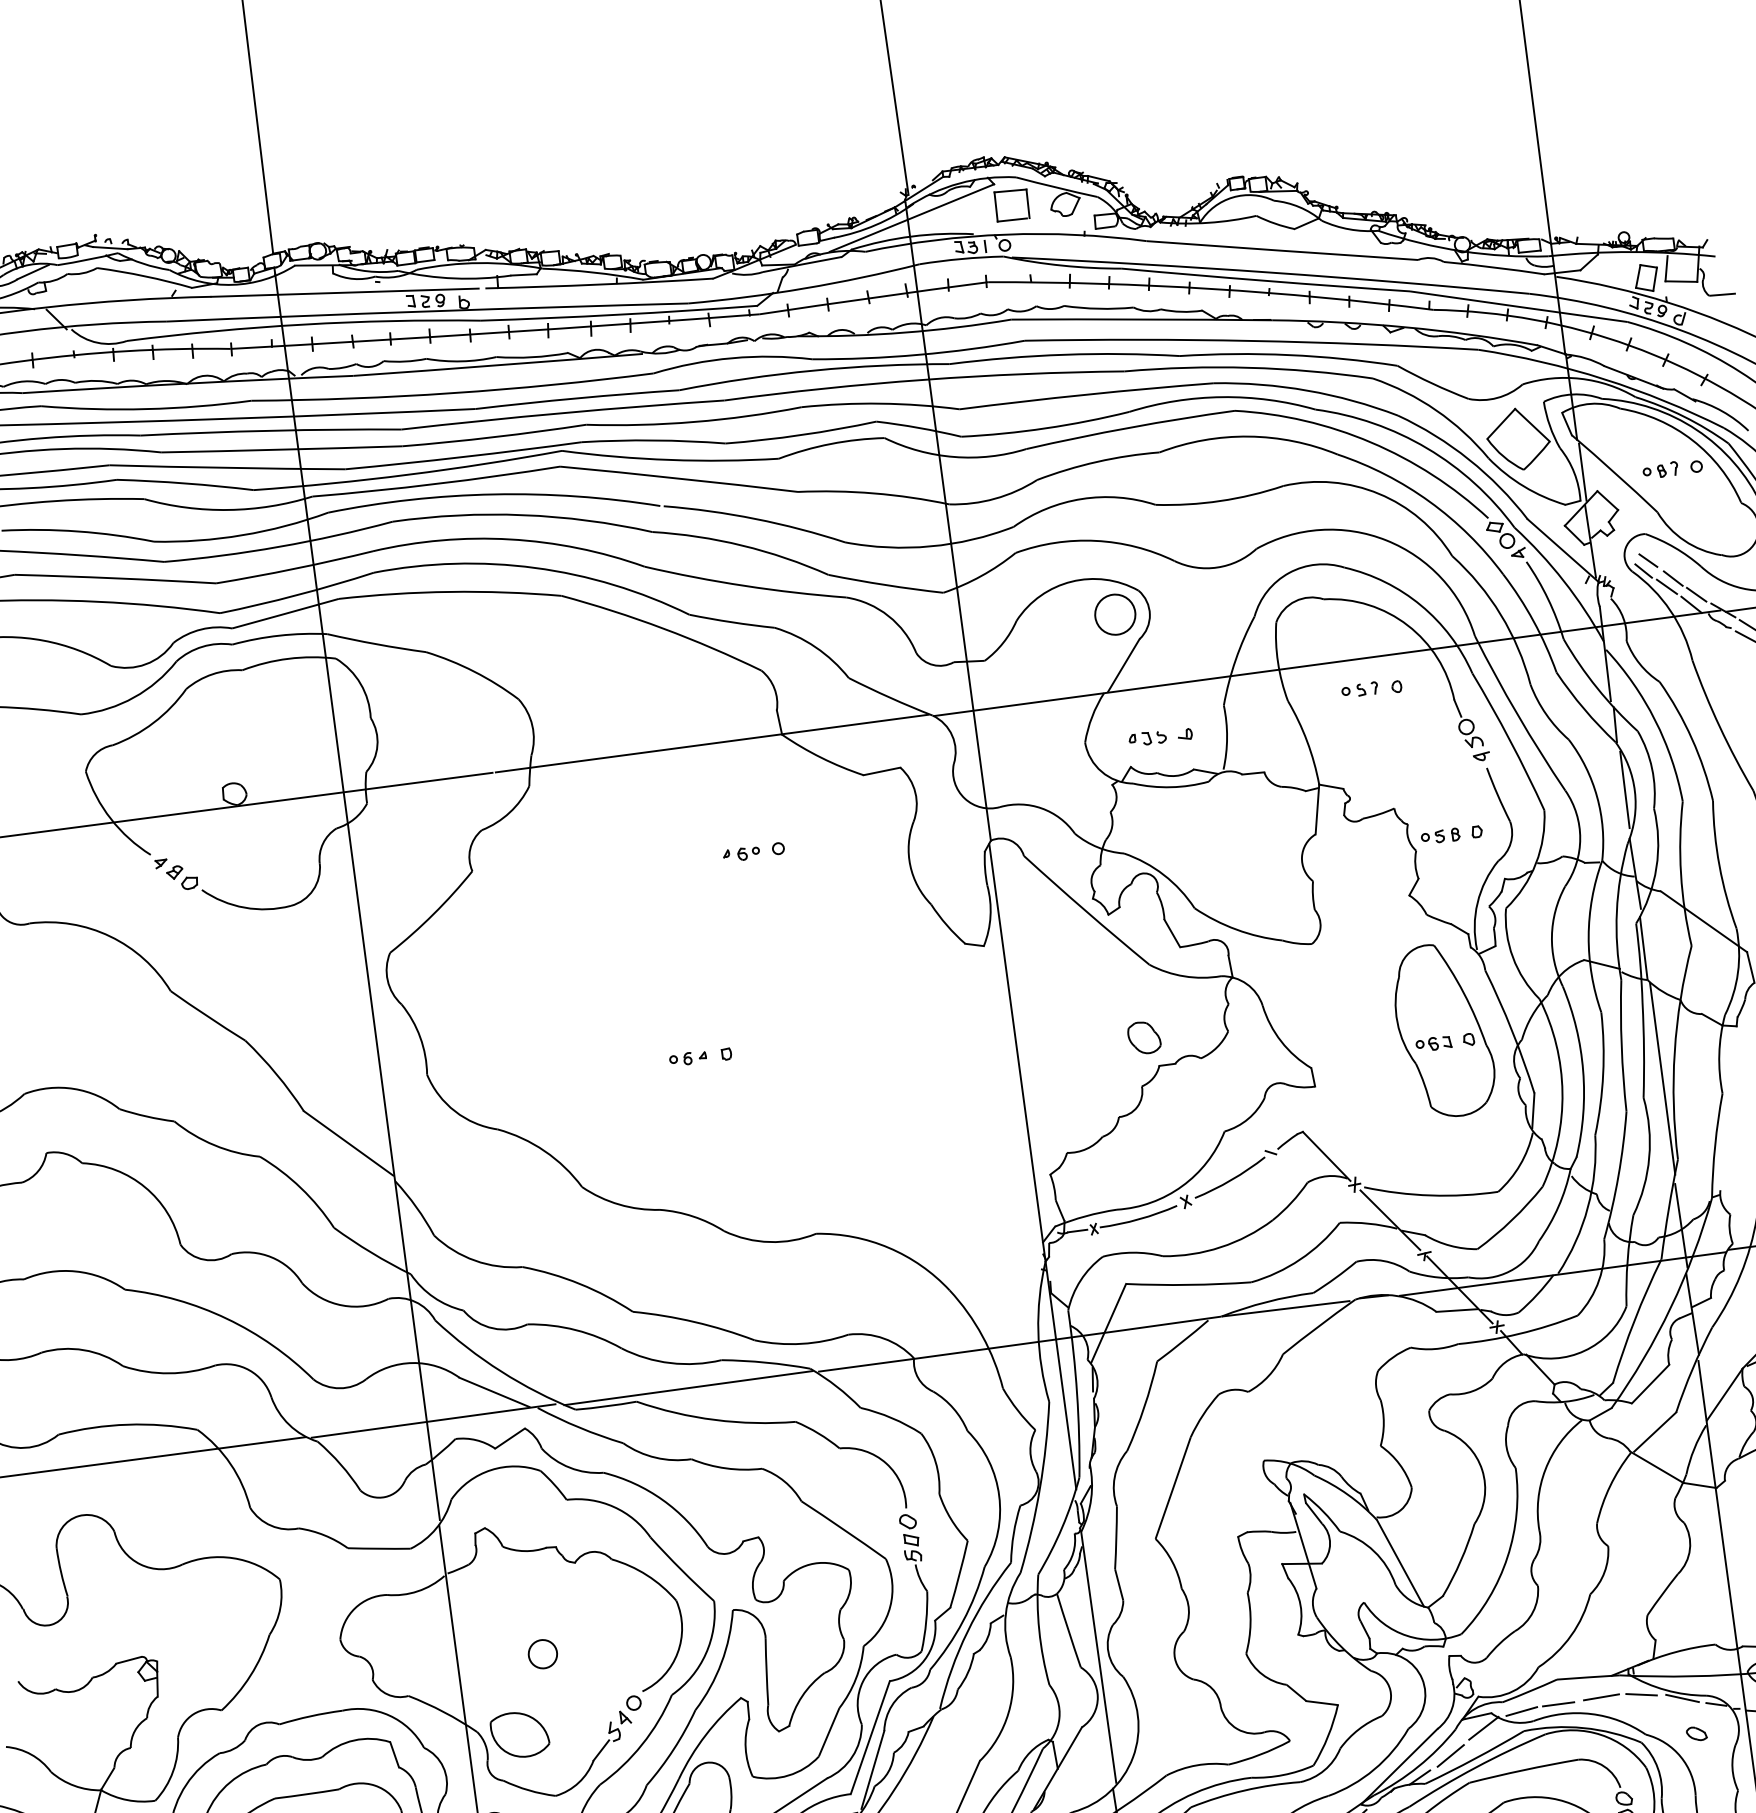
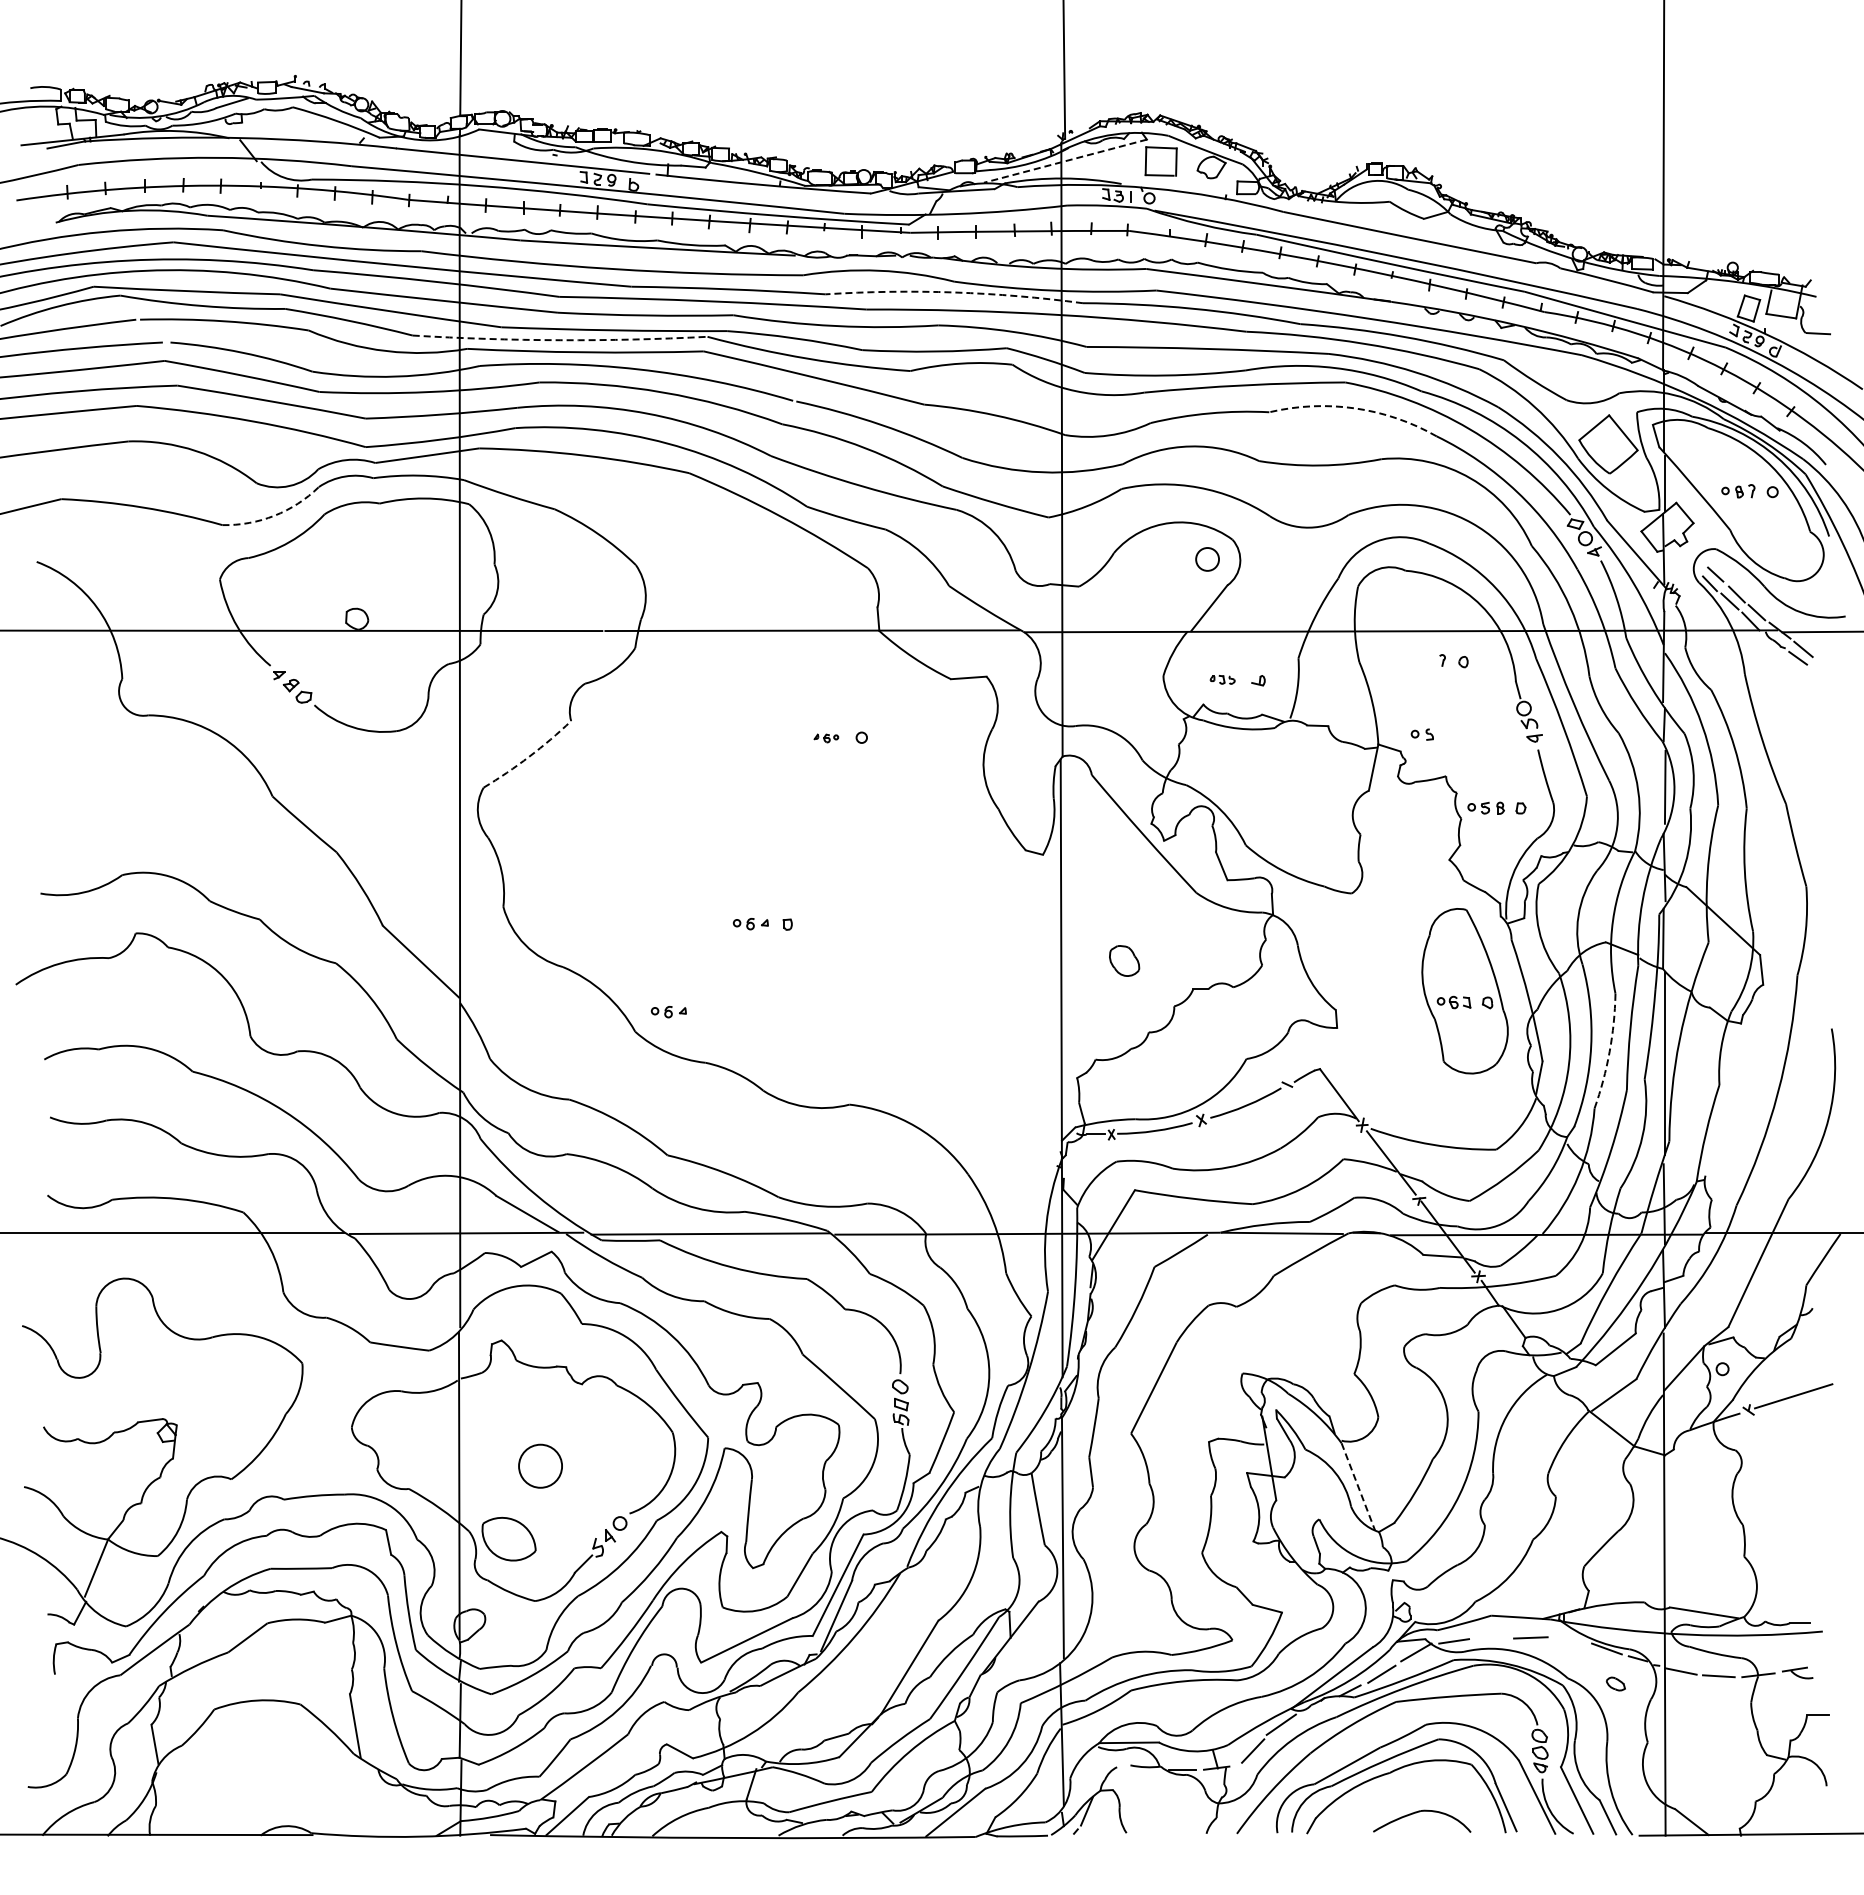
line: (910, 218) -> (1064, 161), solid -> dashed
arc: (814, 370) -> (954, 292), solid -> dashed
arc: (1249, 436) -> (1355, 408), solid -> dashed
arc: (408, 474) -> (560, 340), solid -> dashed
circle: (1115, 614) -> (1207, 559), size x0.6
part: (1352, 690) -> (1421, 734), moved
arc: (134, 697) -> (274, 515), solid -> dashed
part: (1147, 738) -> (1222, 679), size x0.7
part: (741, 854) -> (826, 738), size x0.7
arc: (433, 913) -> (529, 756), solid -> dashed
part: (1144, 1037) -> (1124, 960), moved
arc: (1603, 1073) -> (1609, 1051), solid -> dashed
part: (614, 1162) -> (668, 1012), added
line: (1400, 1562) -> (1358, 1486), solid -> dashed
circle: (542, 1653) -> (540, 1465), size x1.6
line: (1641, 1693) -> (1568, 1639), removed
line: (1558, 1704) -> (1489, 1639), removed

